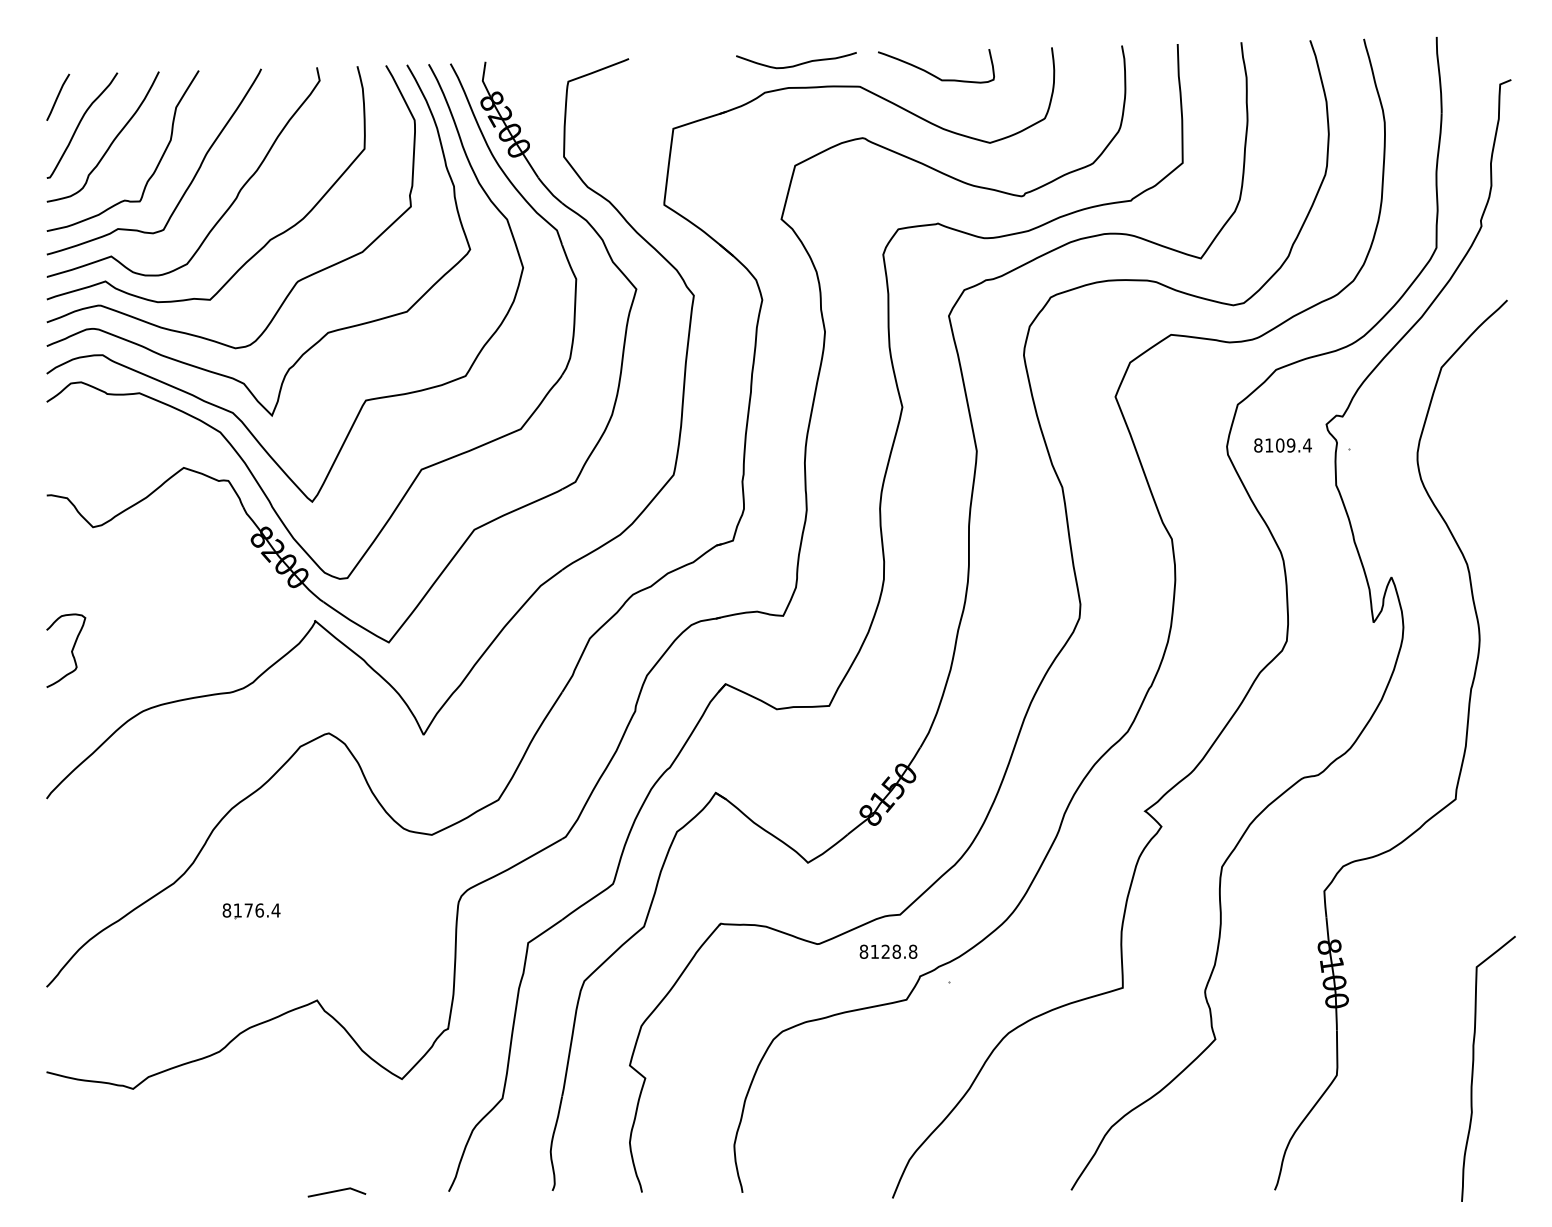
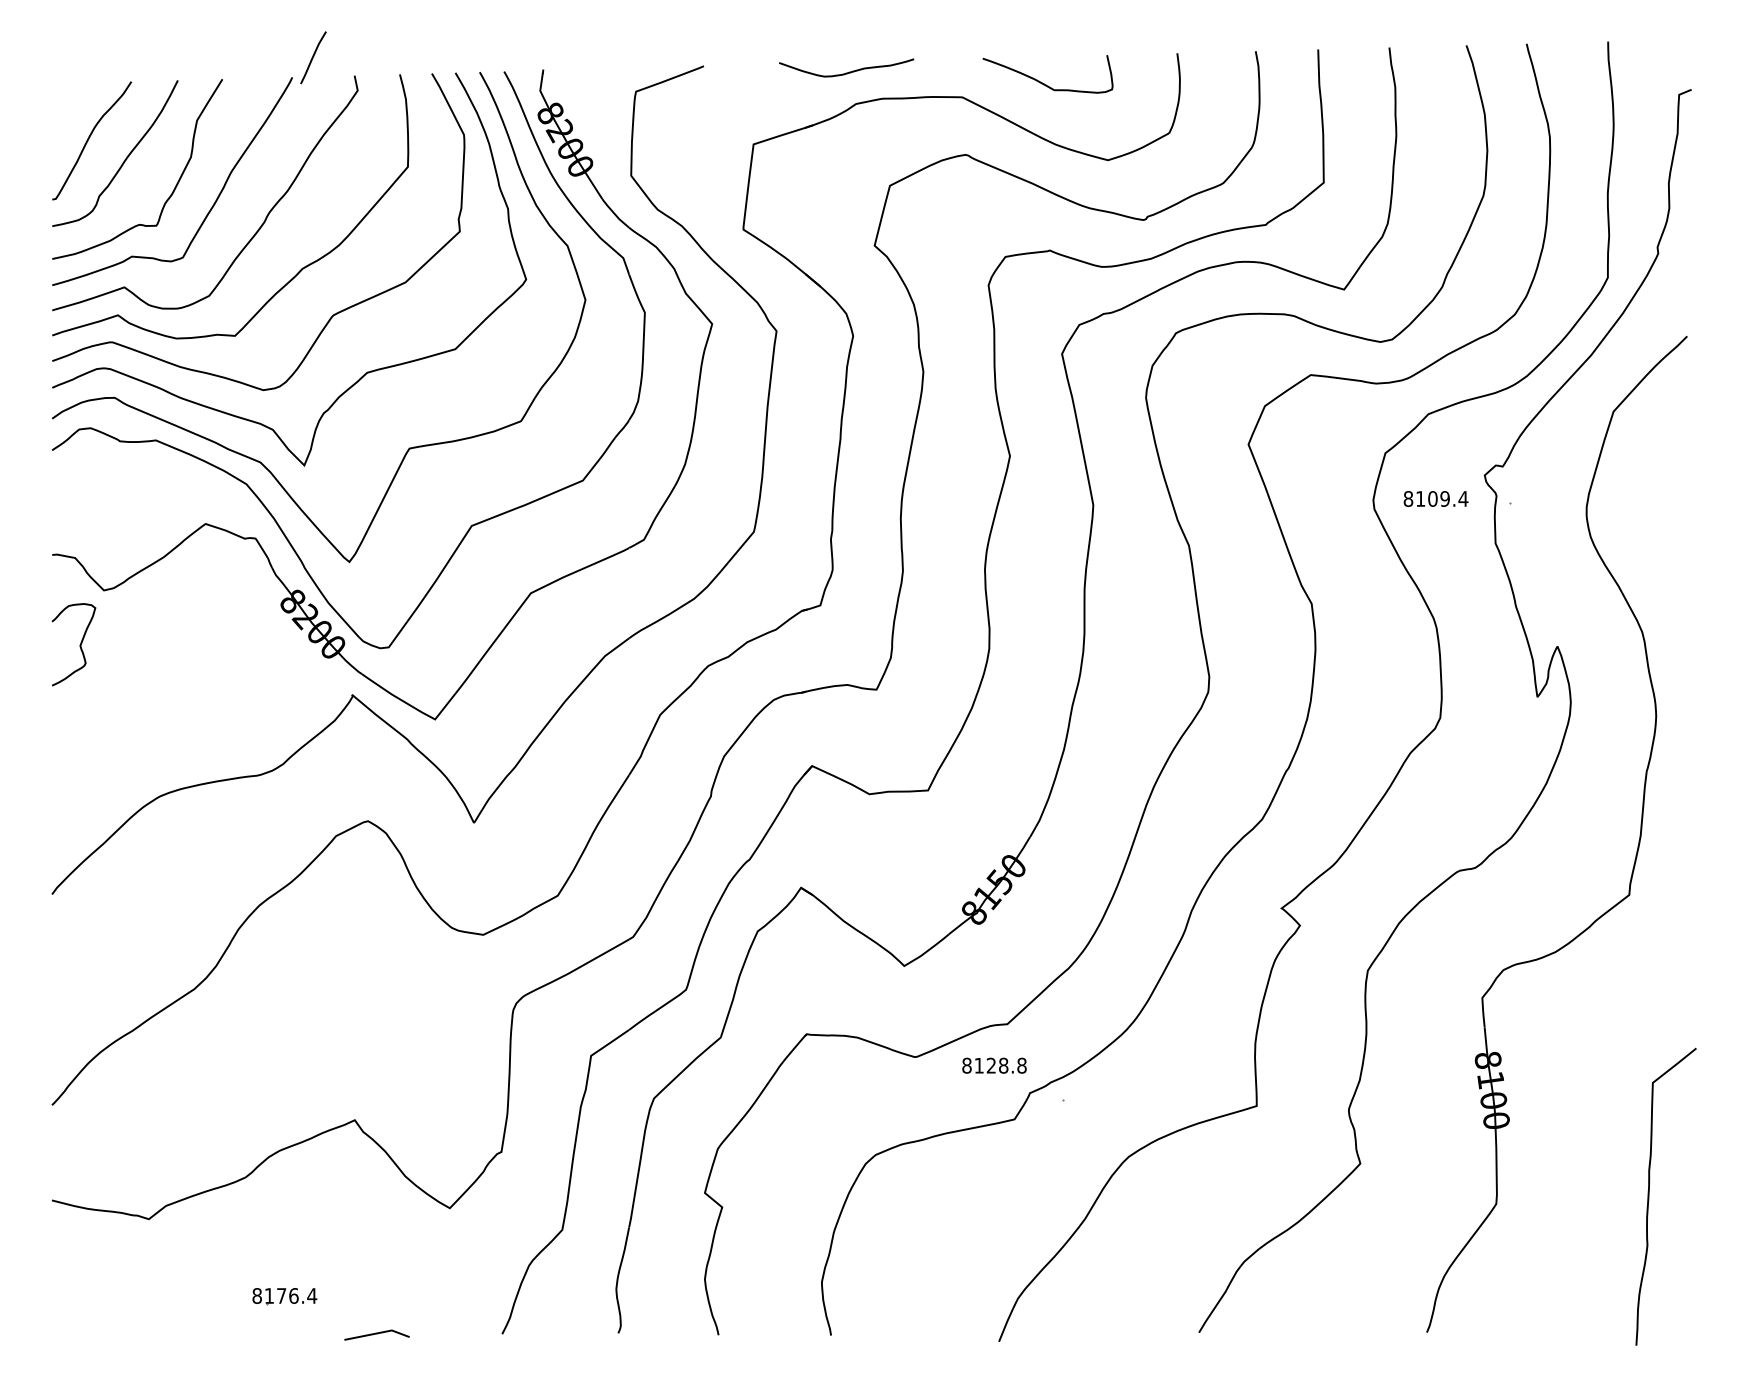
curve: (798, 63) -> (848, 71), moved
curve: (58, 96) -> (313, 56), moved
curve: (71, 650) -> (79, 644), moved
part: (251, 911) -> (284, 1297), moved

